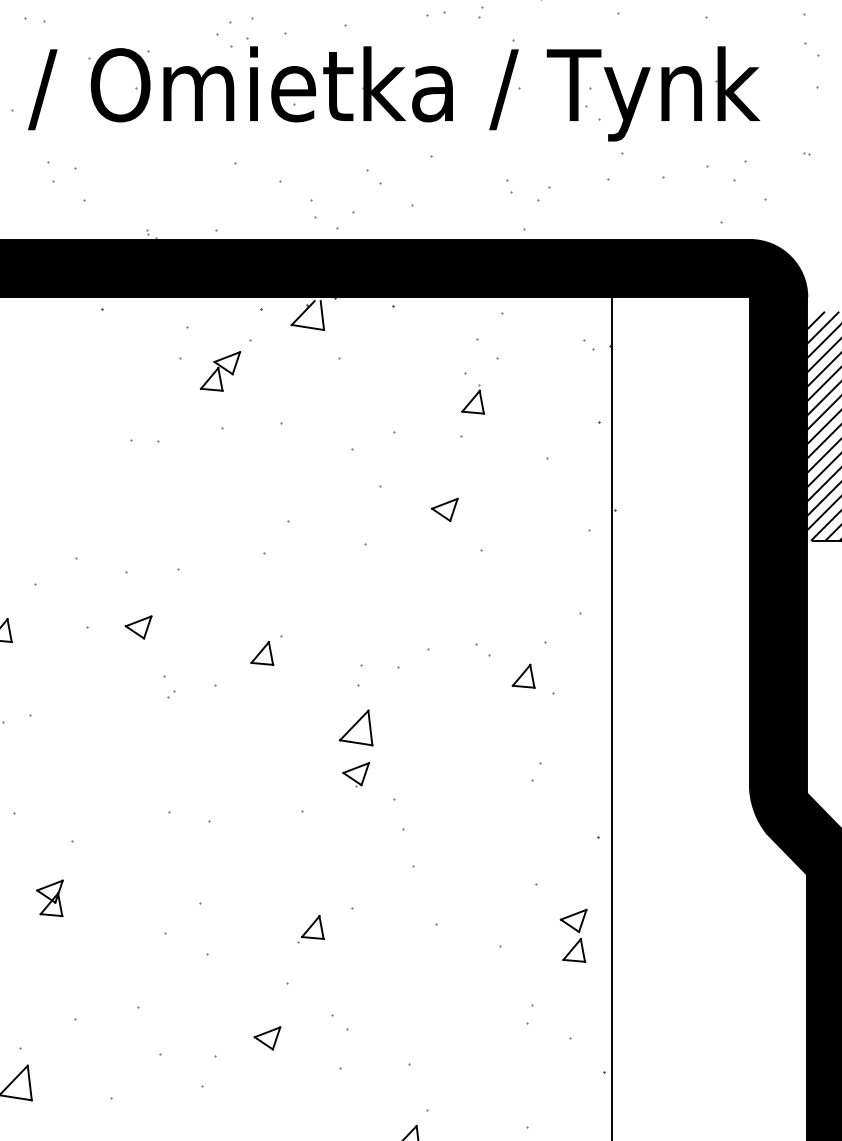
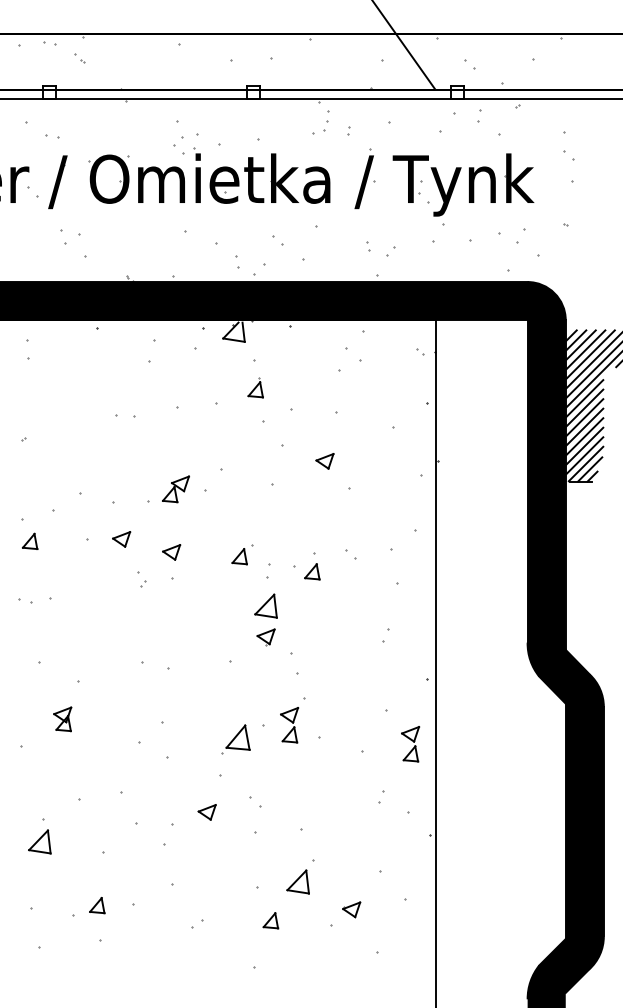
part: (219, 371) -> (175, 489), moved
part: (472, 398) -> (255, 387), moved
part: (213, 647) -> (171, 552), added
part: (266, 650) -> (242, 554), moved
part: (523, 675) -> (312, 571), moved
part: (391, 907) -> (289, 725), added
part: (310, 930) -> (235, 740), size x1.6

